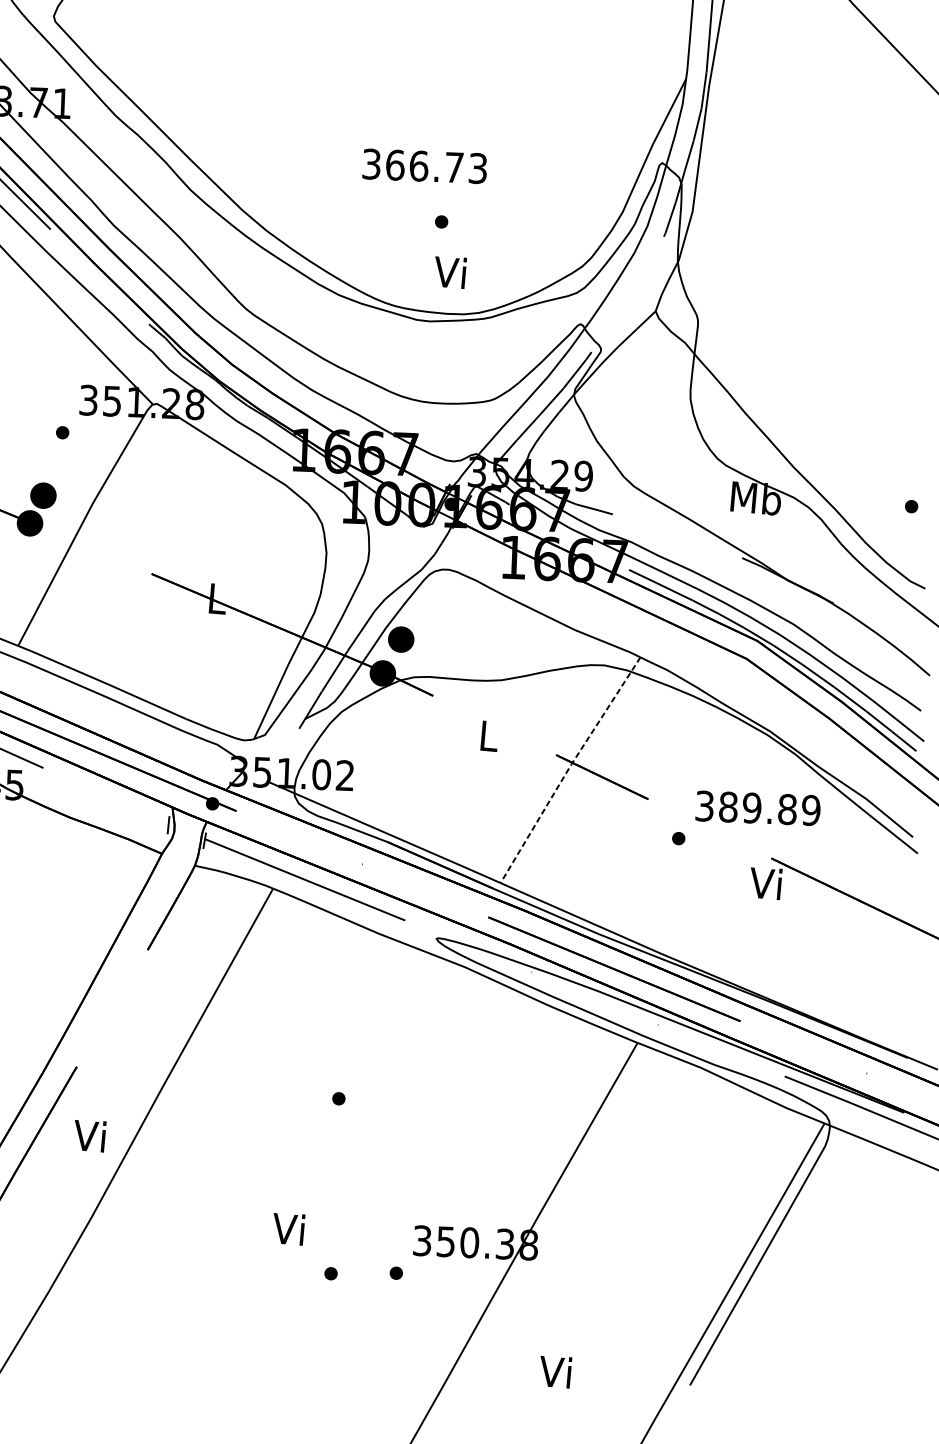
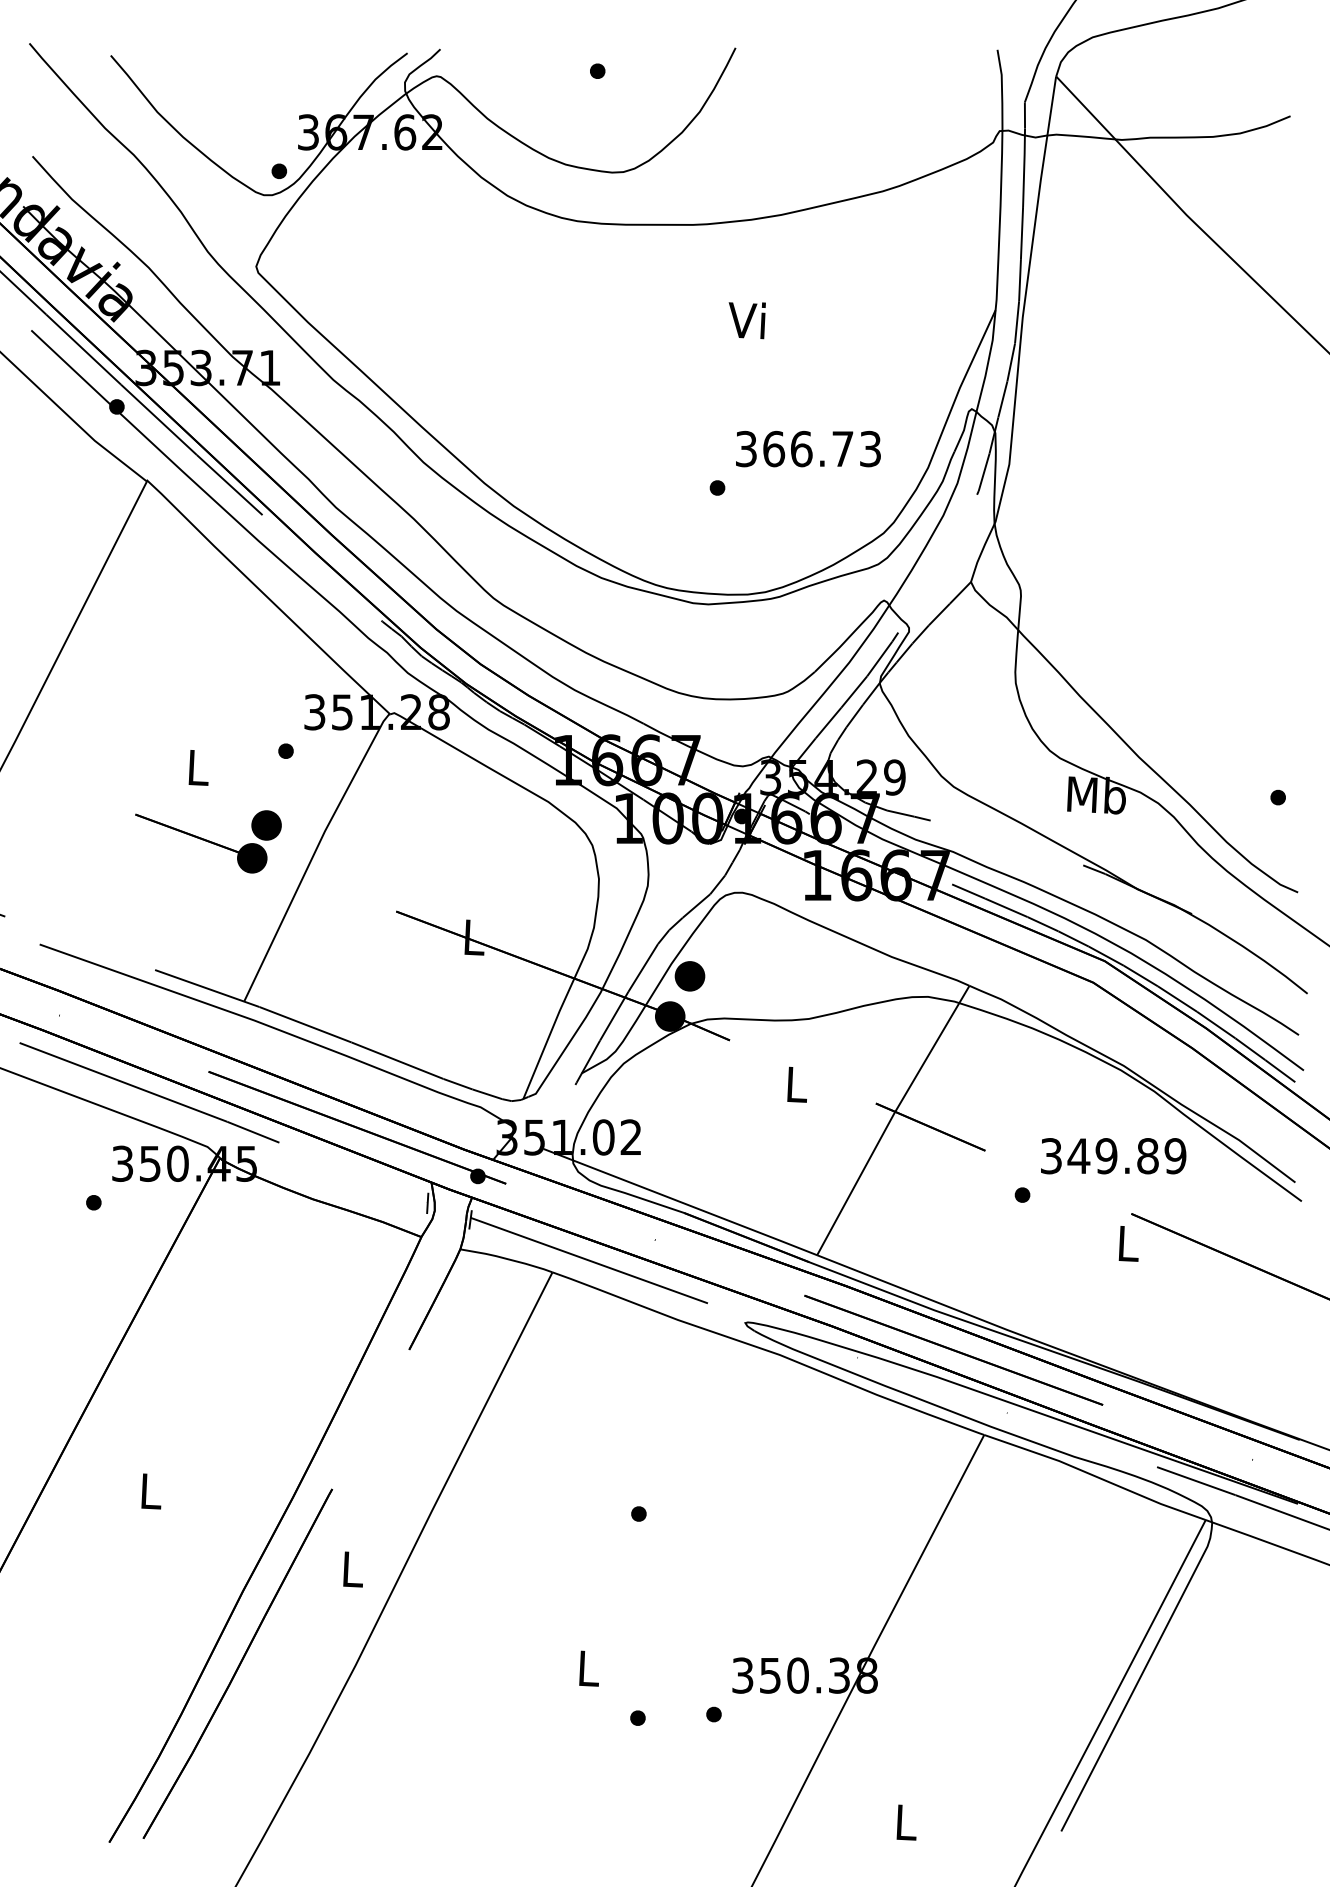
text: (424, 166) -> (808, 449), moved
text: (449, 272) -> (746, 320), moved
line: (569, 768) -> (891, 1118), dashed -> solid
text: (728, 807) -> (1078, 1156), 389.89 -> 349.89
text: (766, 883) -> (1126, 1243), Vi -> L
text: (89, 1136) -> (350, 1569), Vi -> L
text: (288, 1229) -> (586, 1668), Vi -> L
text: (555, 1372) -> (903, 1822), Vi -> L

